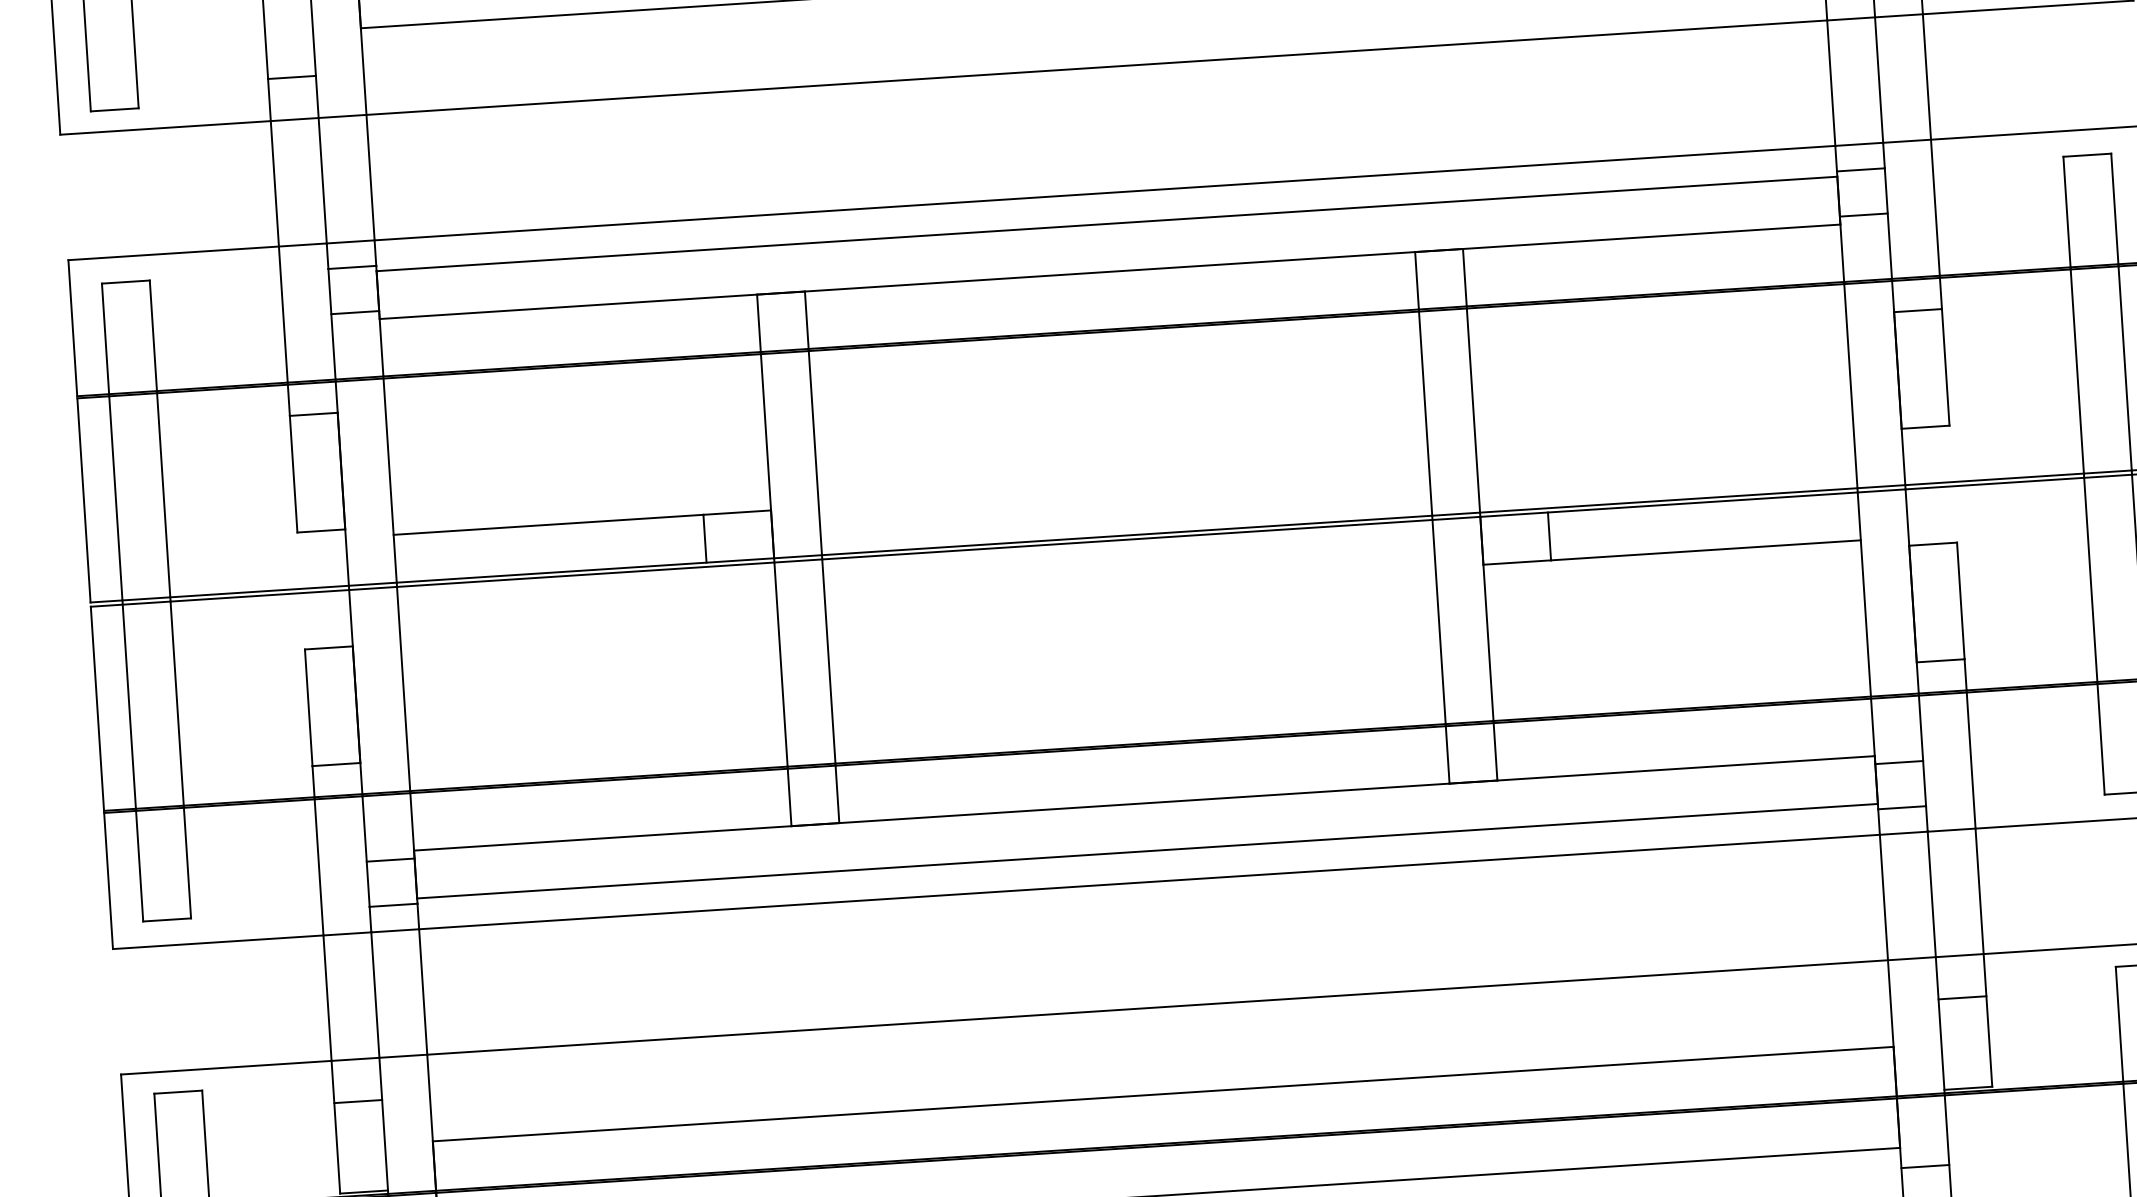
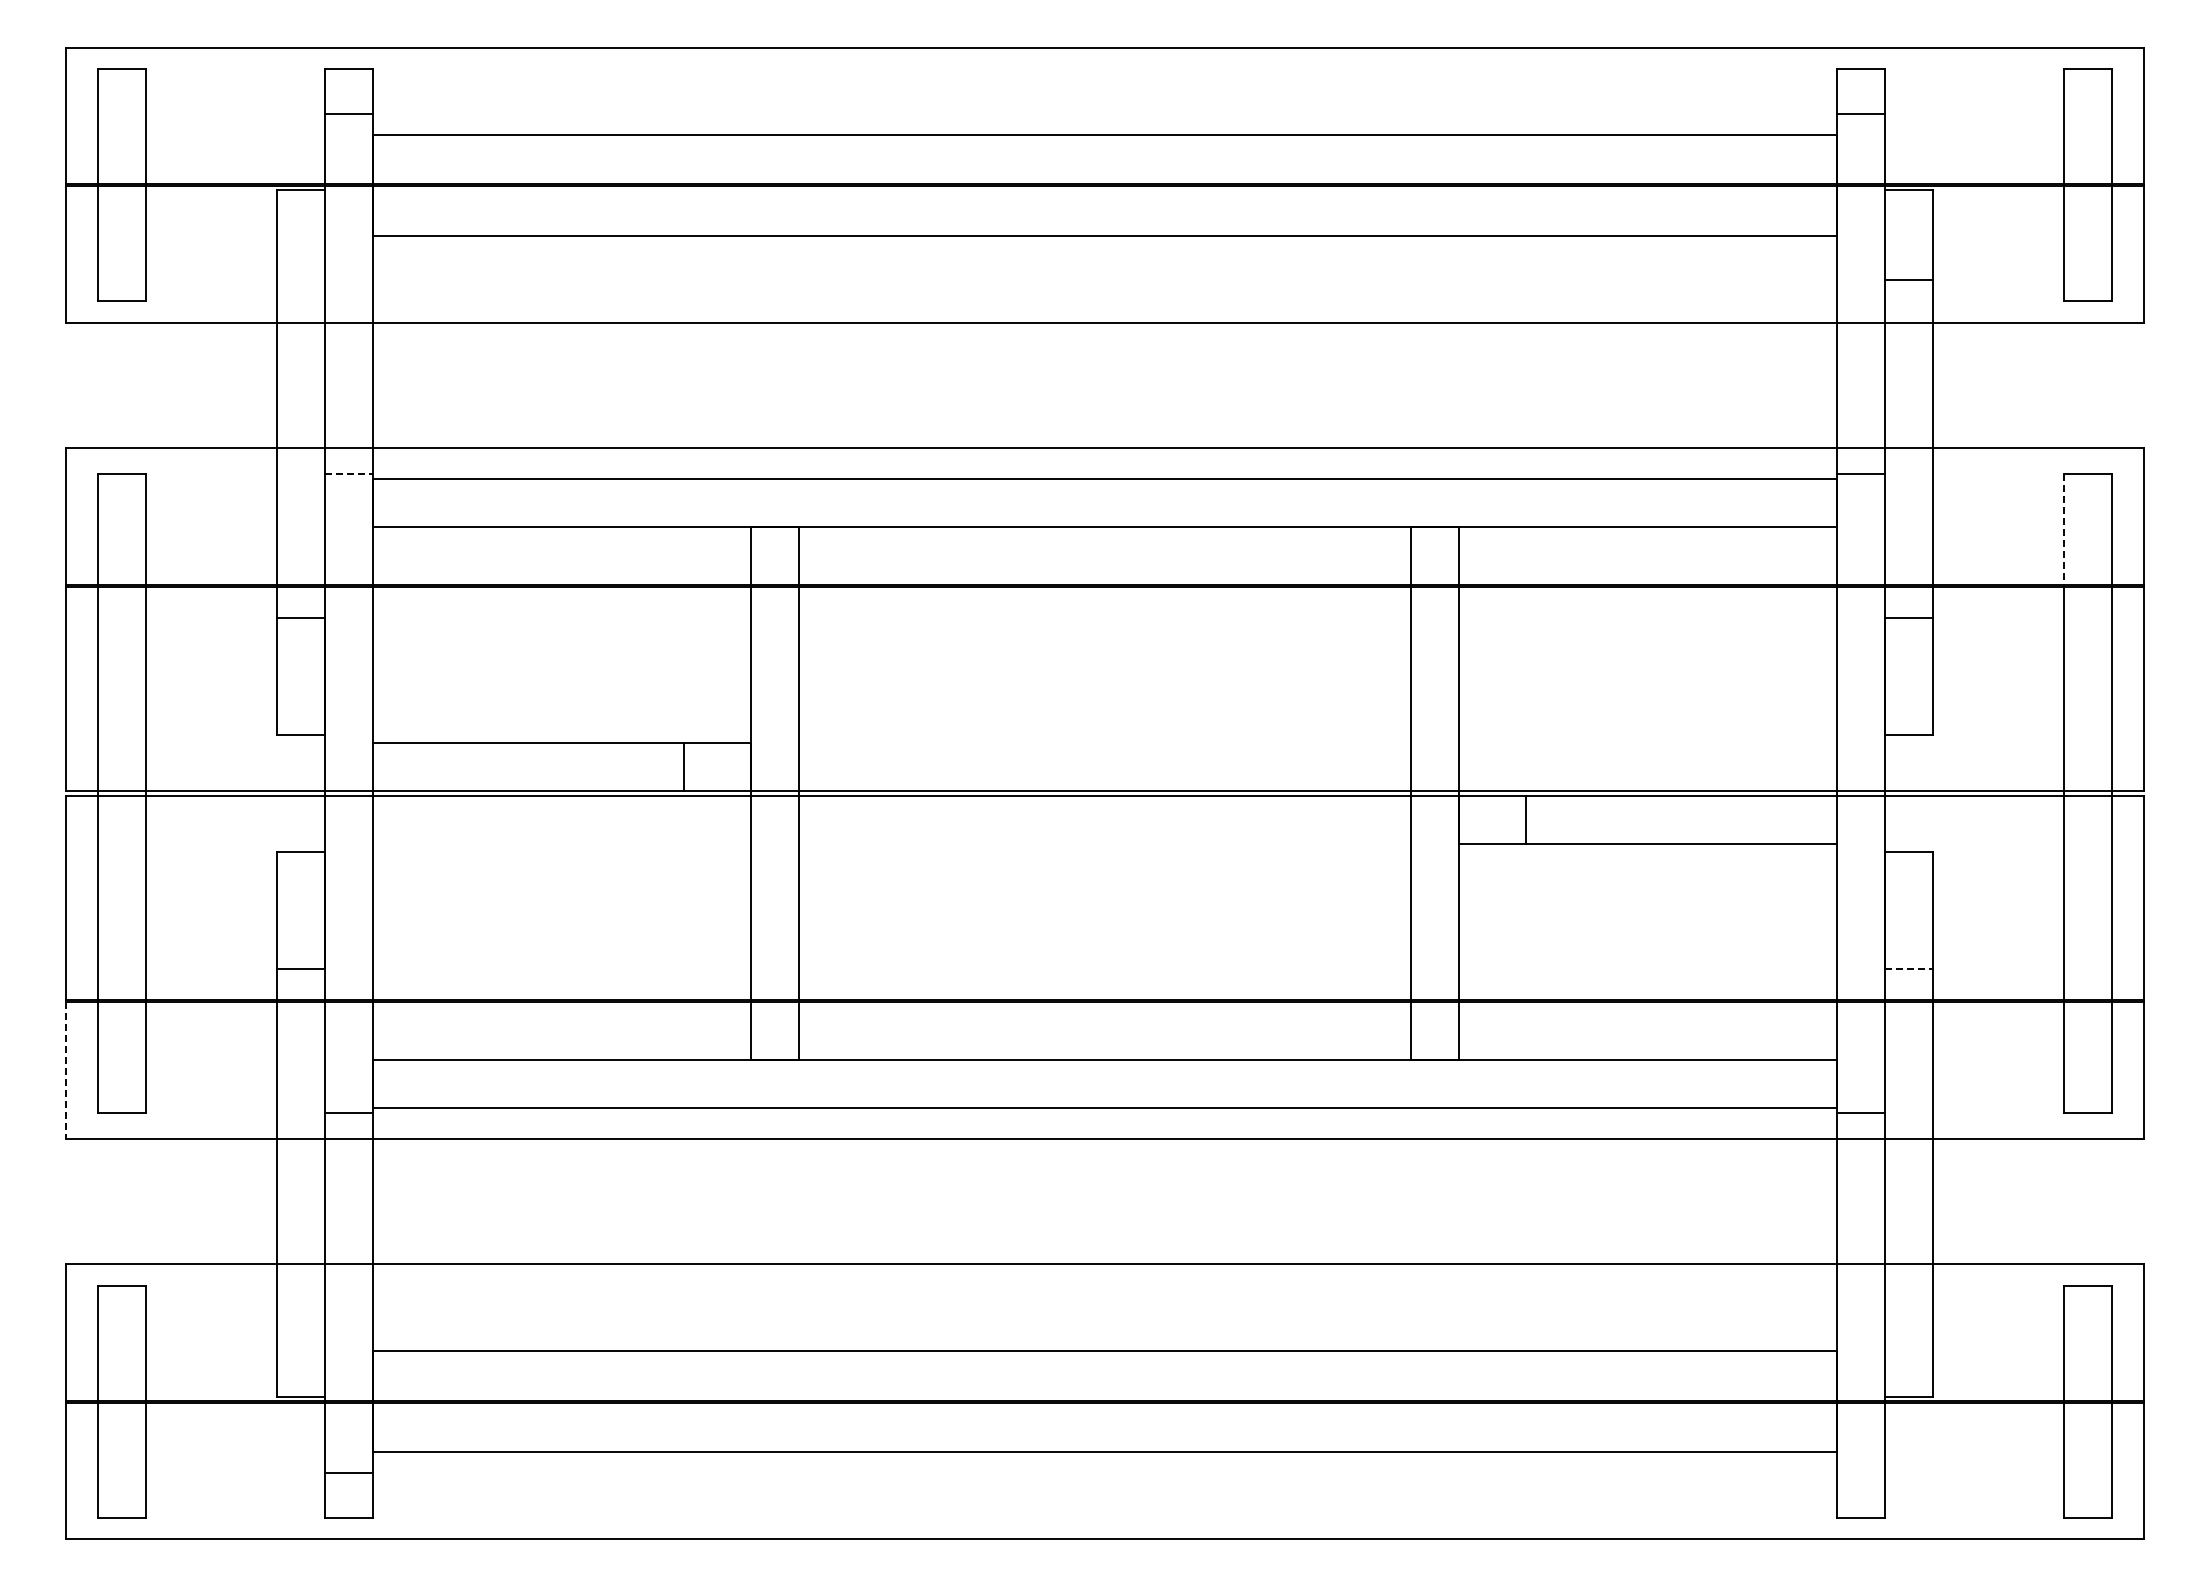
line: (292, 77) -> (301, 280), removed
line: (2066, 212) -> (2063, 529), solid -> dashed
line: (1863, 215) -> (1860, 519), removed
line: (352, 267) -> (349, 473), solid -> dashed
line: (355, 312) -> (349, 519), removed
line: (1940, 660) -> (1908, 968), solid -> dashed
line: (1898, 762) -> (1860, 1067), removed
line: (391, 859) -> (349, 1067), removed
line: (108, 881) -> (66, 1070), solid -> dashed
line: (1962, 997) -> (1908, 1306), removed
line: (358, 1101) -> (301, 1306), removed
line: (1924, 1166) -> (1860, 1472), removed

